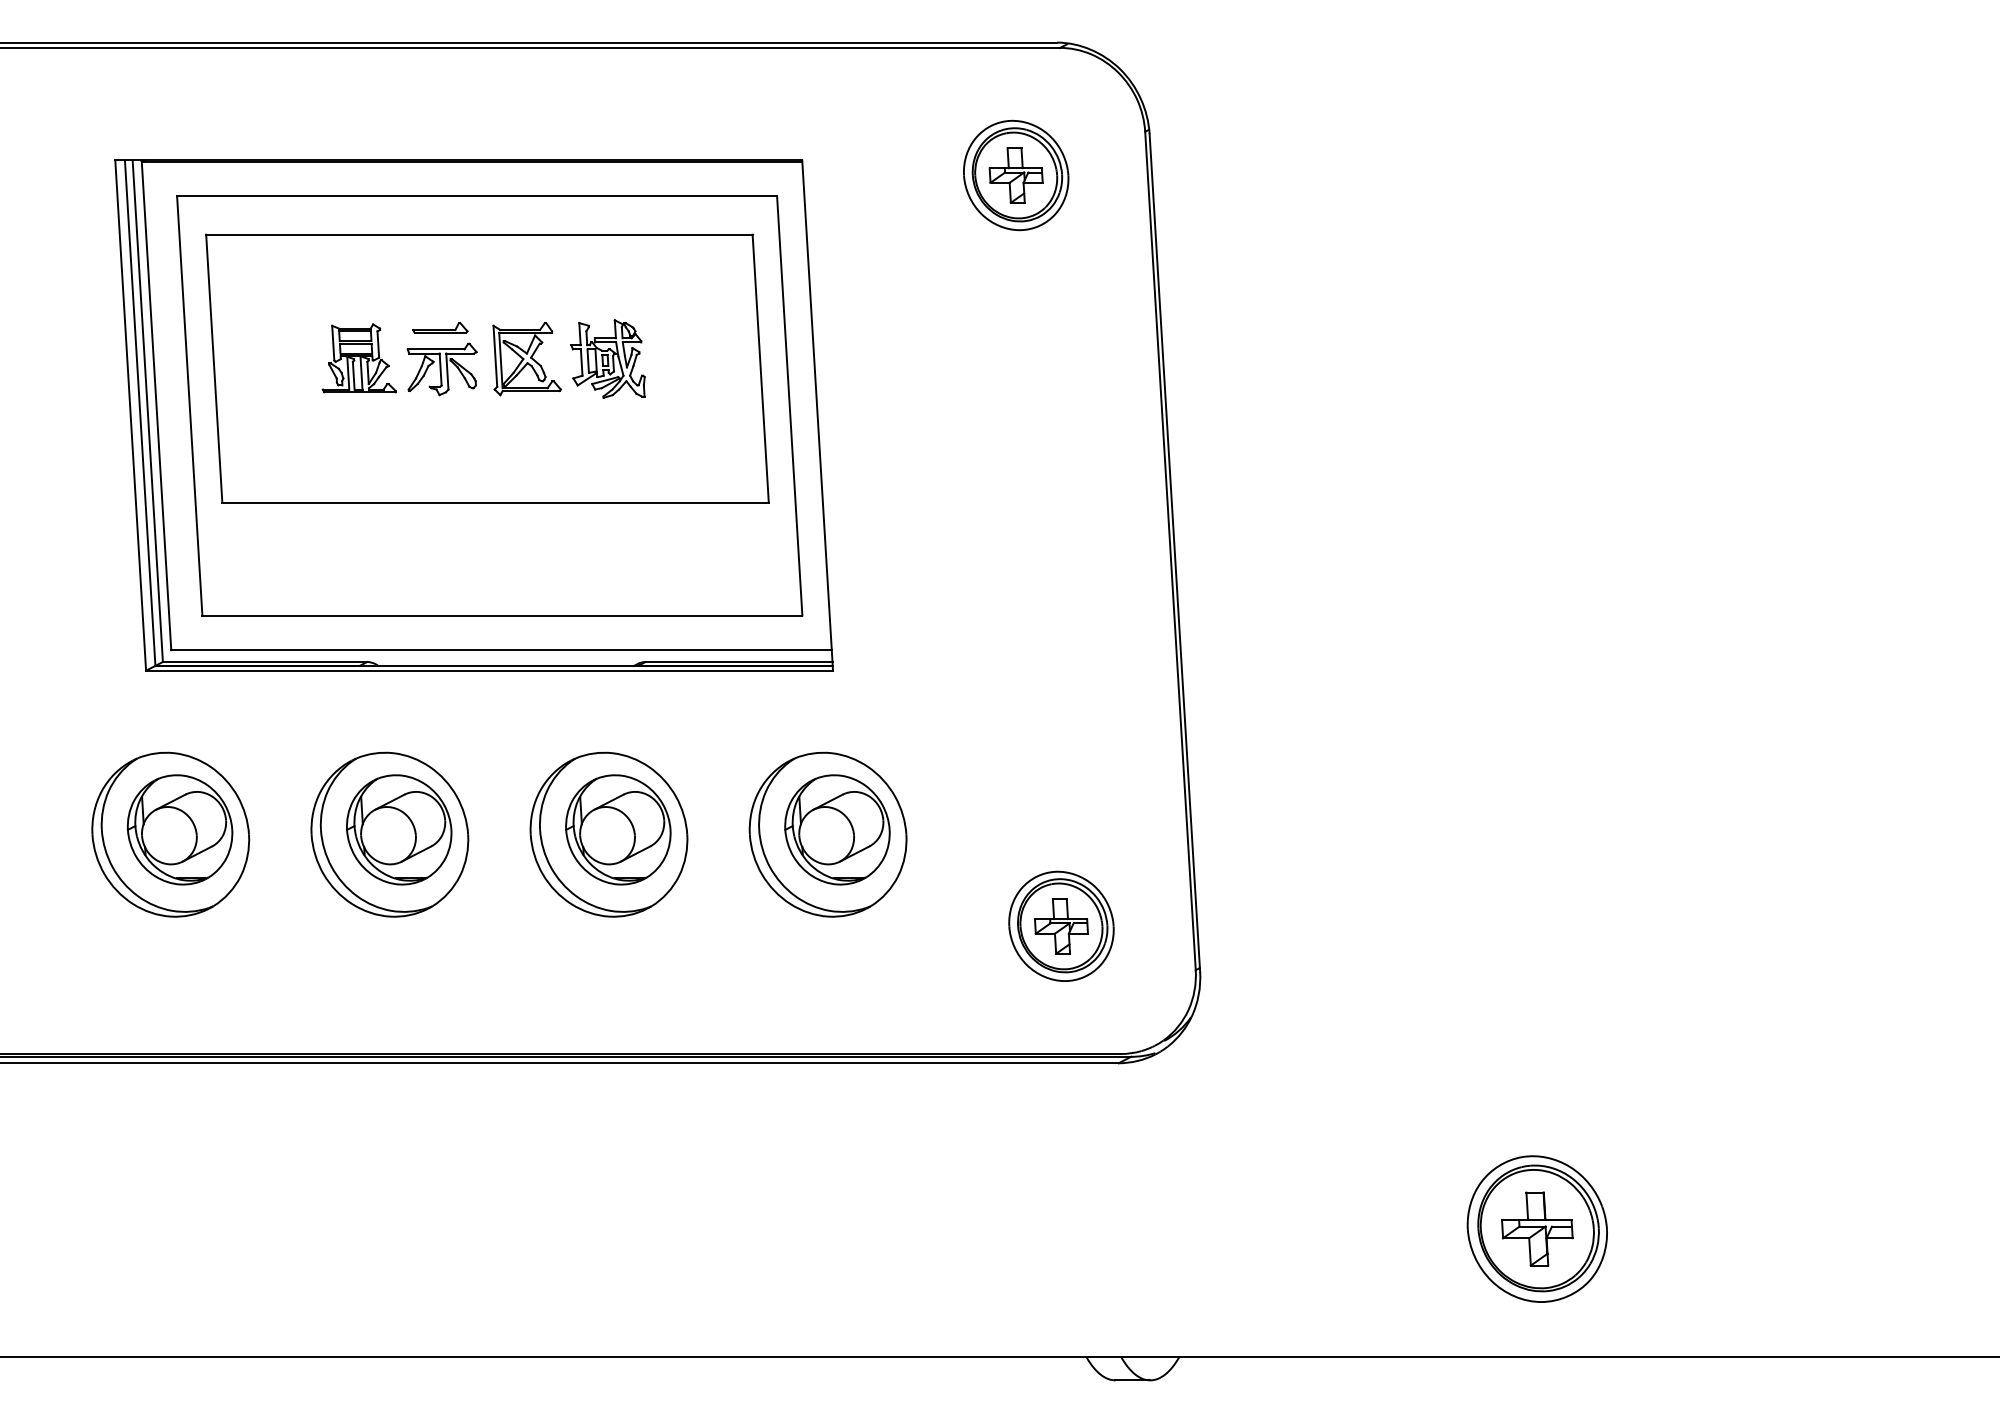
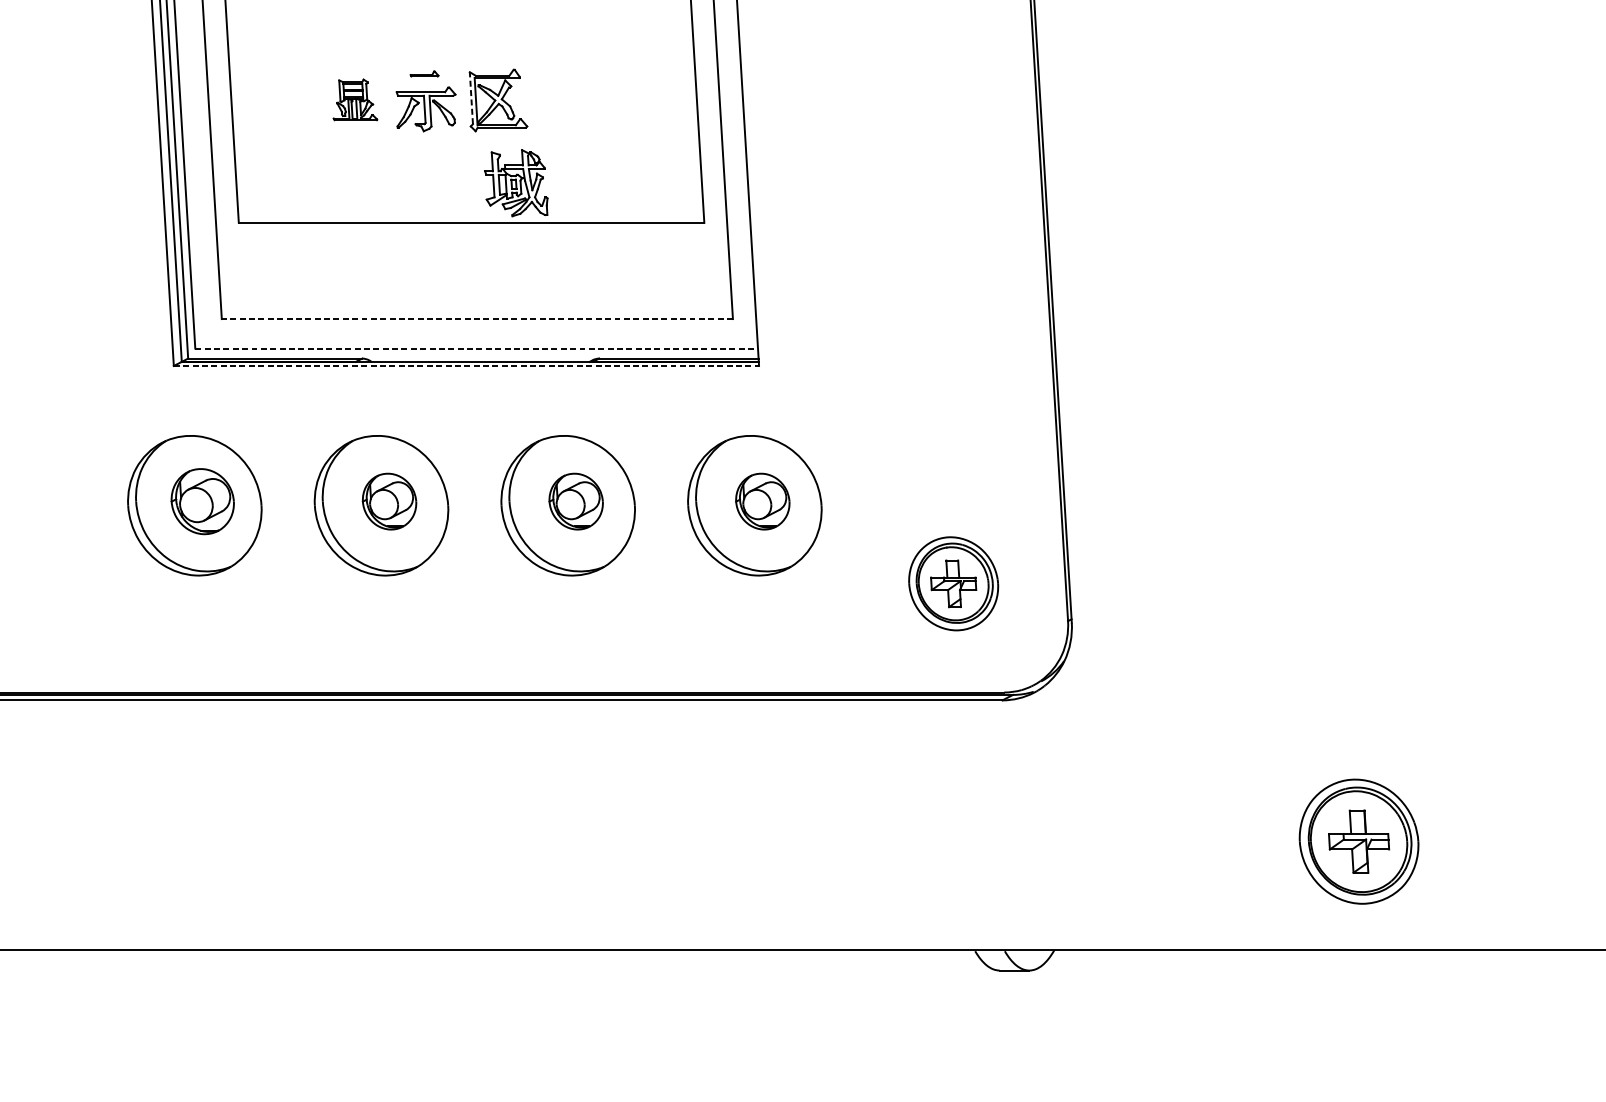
part: (440, 327) -> (424, 73), size x0.6
line: (495, 356) -> (471, 98), solid -> dashed
part: (358, 358) -> (354, 100), size x0.7
part: (607, 358) -> (515, 182), moved
line: (502, 615) -> (477, 318), solid -> dashed
line: (502, 650) -> (477, 348), solid -> dashed
line: (490, 670) -> (467, 365), solid -> dashed
part: (179, 829) -> (202, 501), size x0.7
part: (399, 829) -> (389, 501), size x0.6
part: (618, 829) -> (576, 501), size x0.6
part: (837, 829) -> (762, 501), size x0.6

